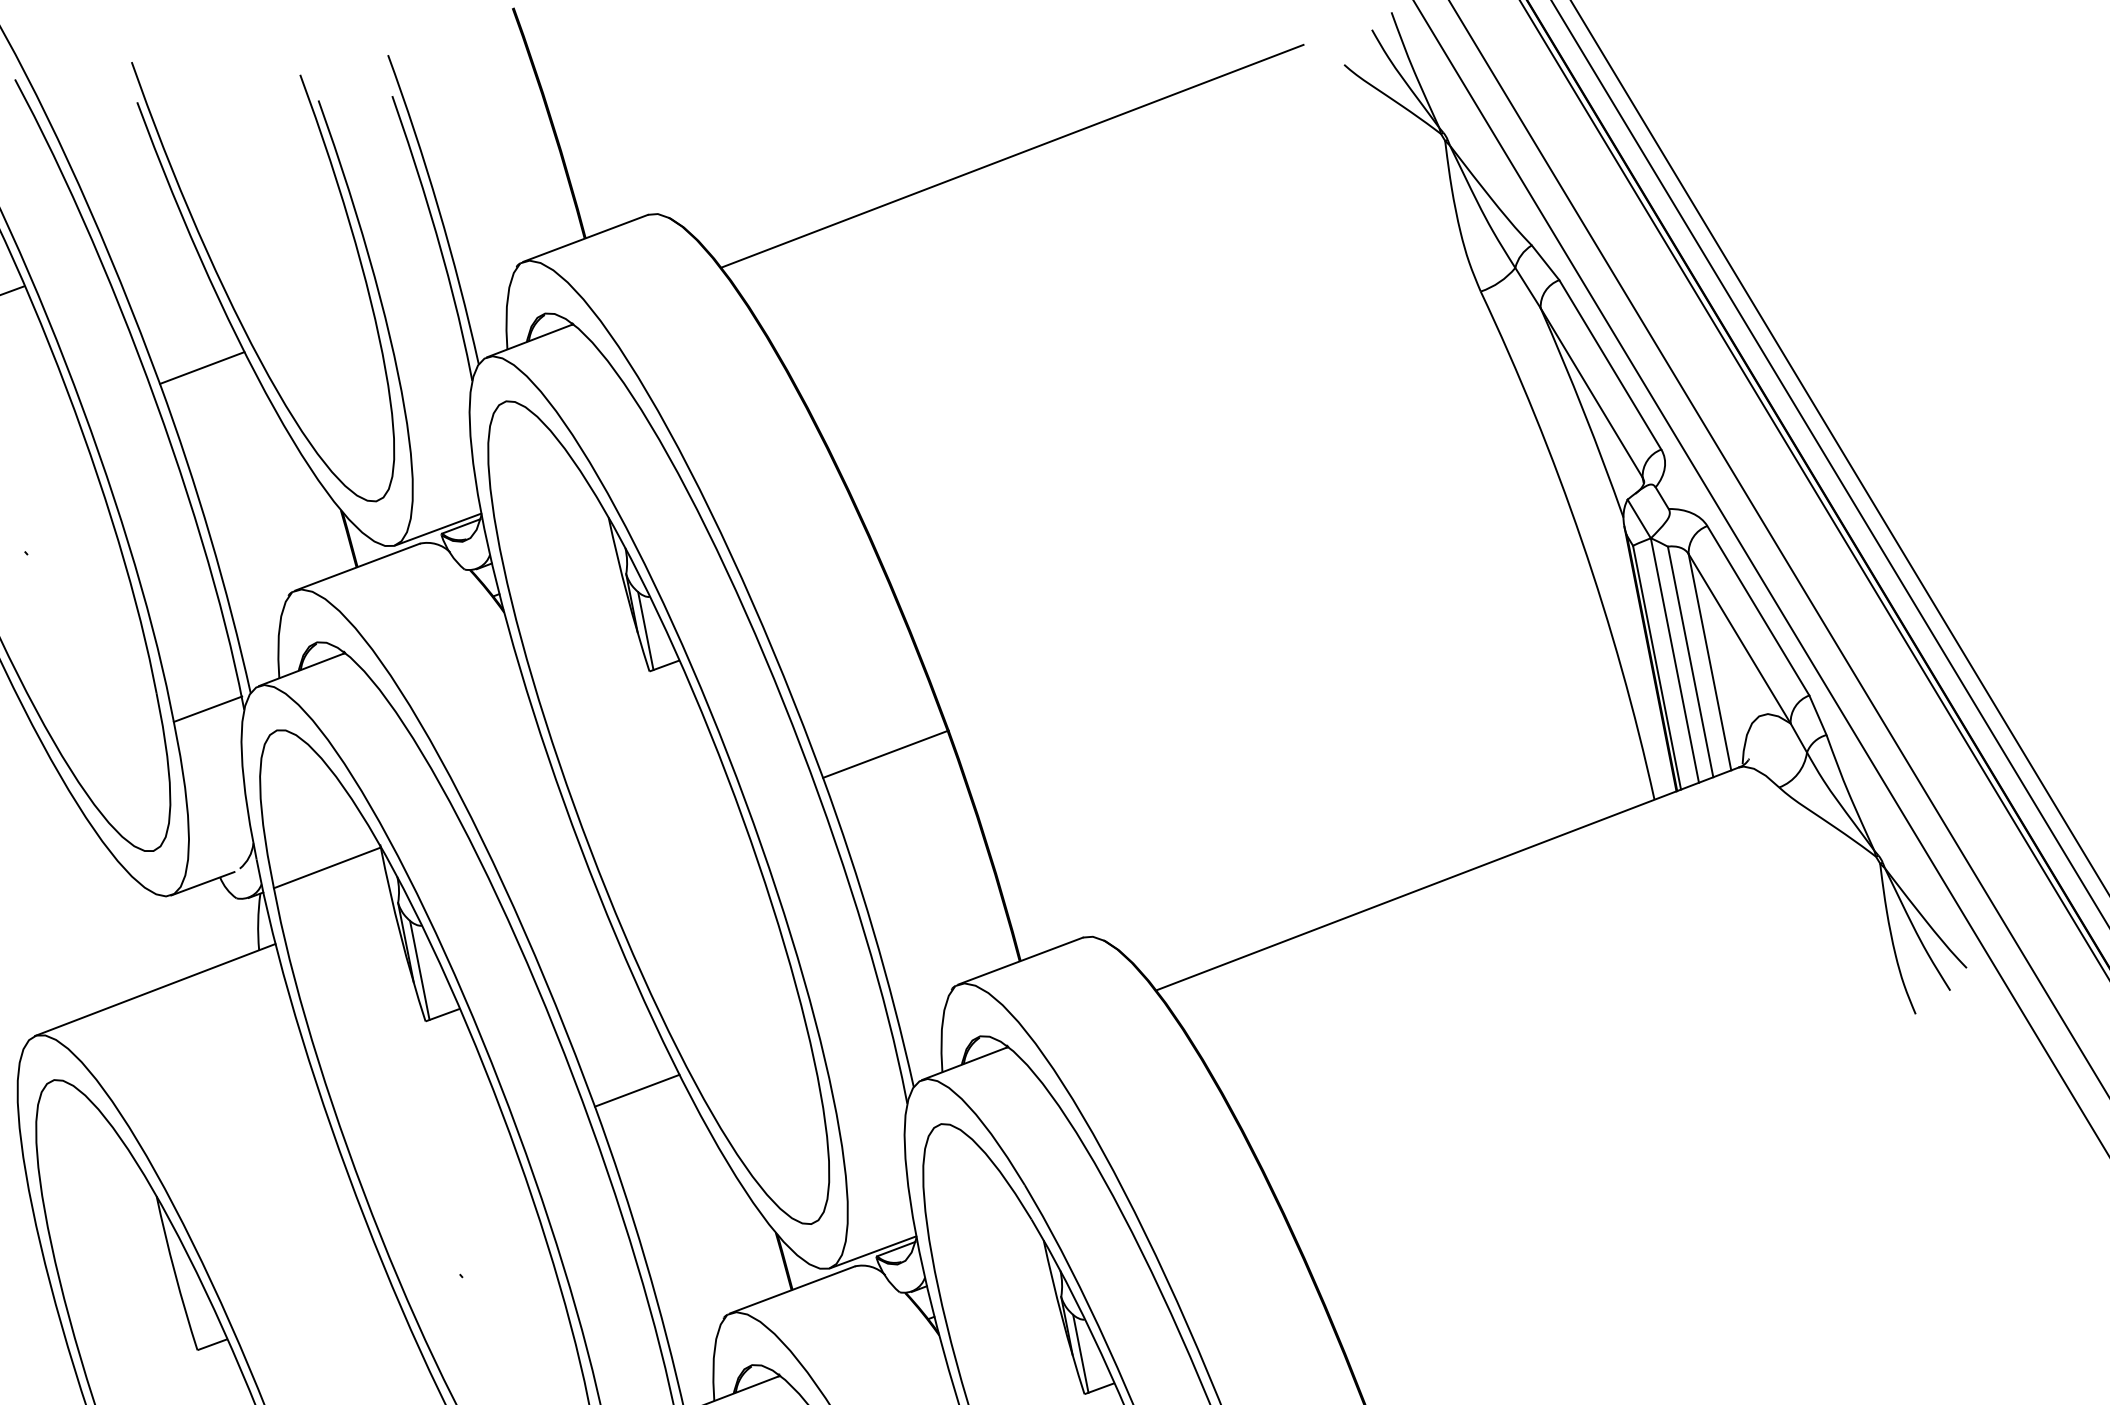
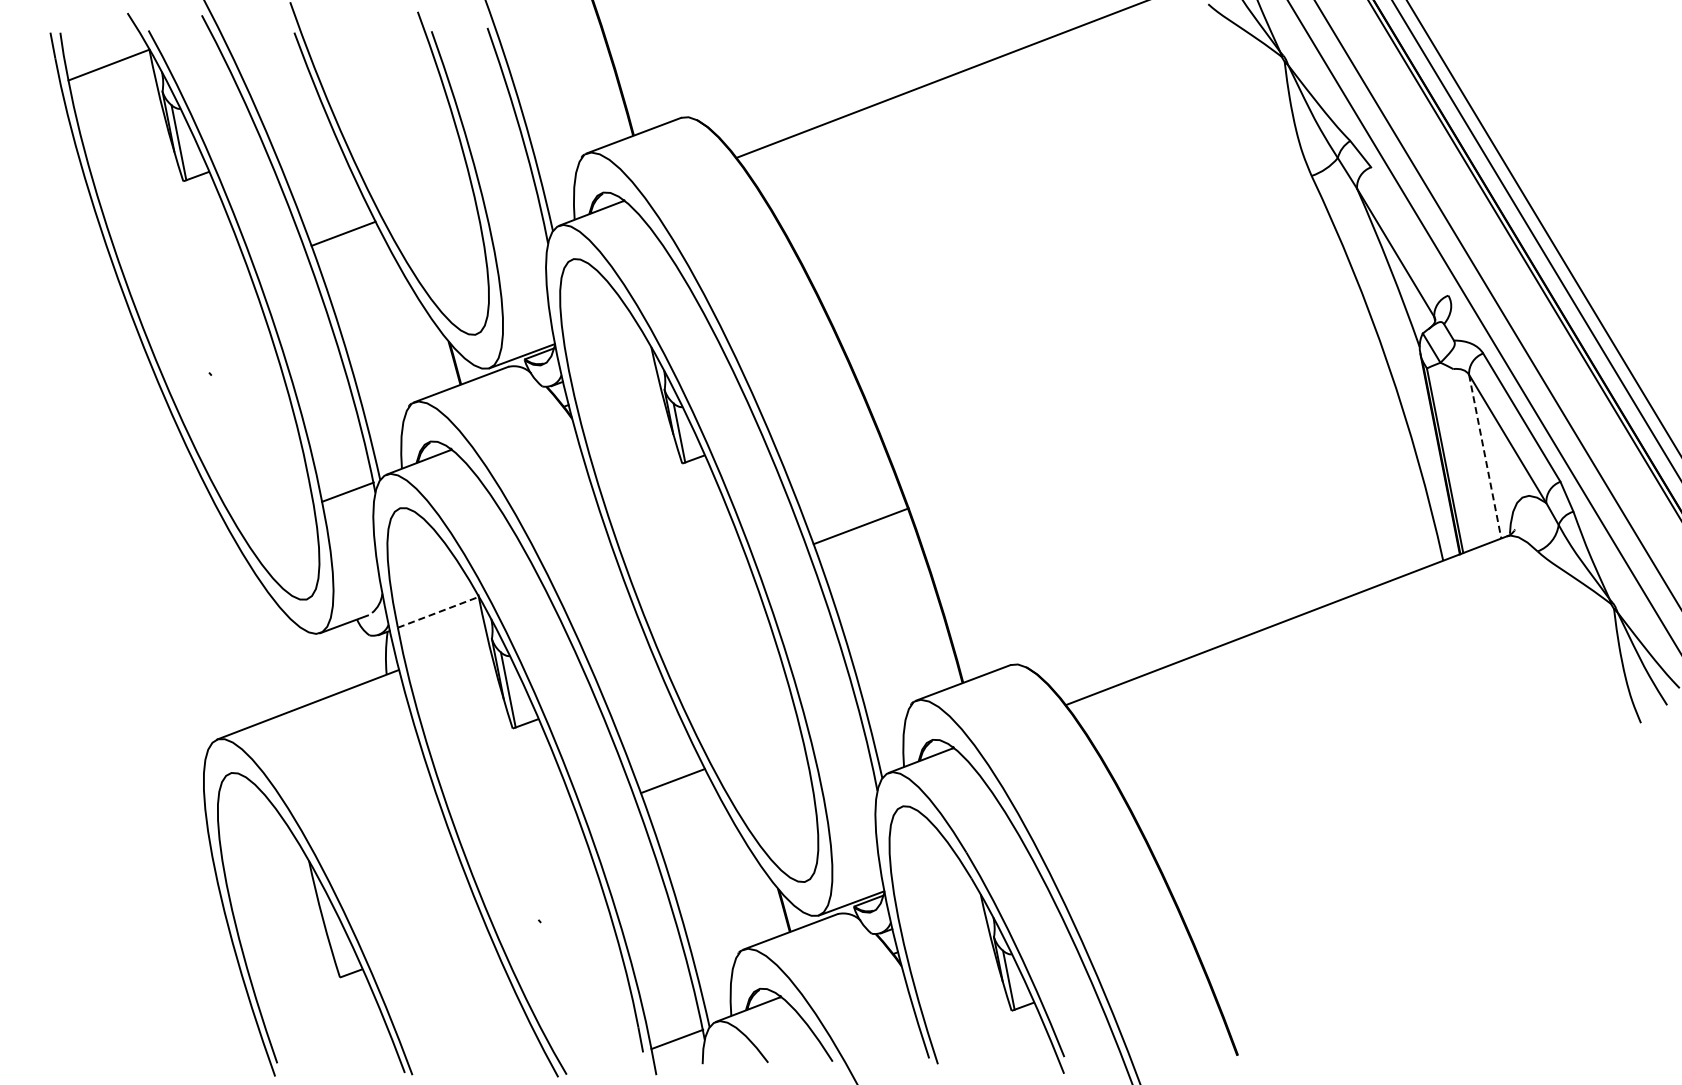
line: (1609, 364) -> (1409, 231), removed
line: (1674, 659) -> (1458, 454), removed
line: (1690, 662) -> (1470, 456), removed
line: (1710, 663) -> (1485, 457), solid -> dashed
line: (327, 868) -> (438, 612), solid -> dashed

